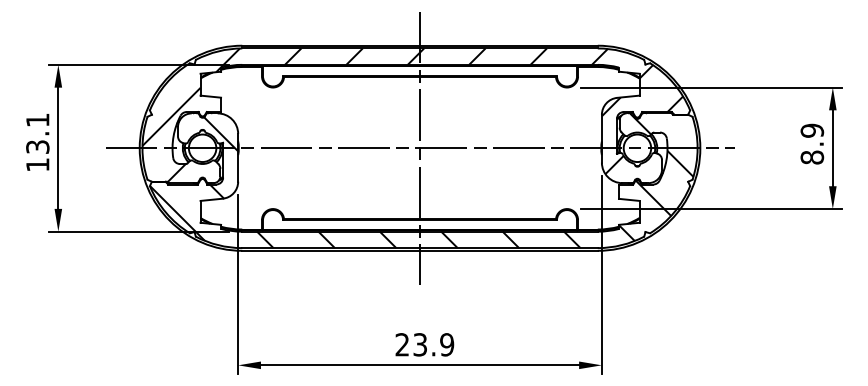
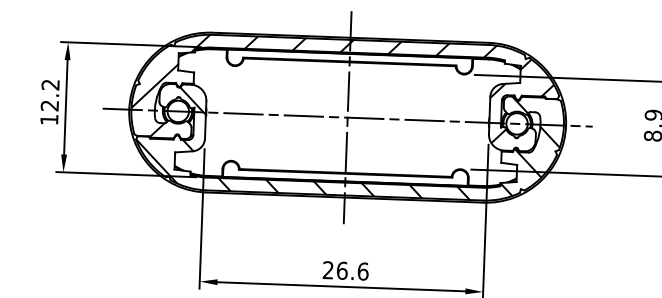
text: (37, 133) -> (50, 95), 13.1 -> 12.2
text: (433, 344) -> (352, 270), 23.9 -> 26.6

